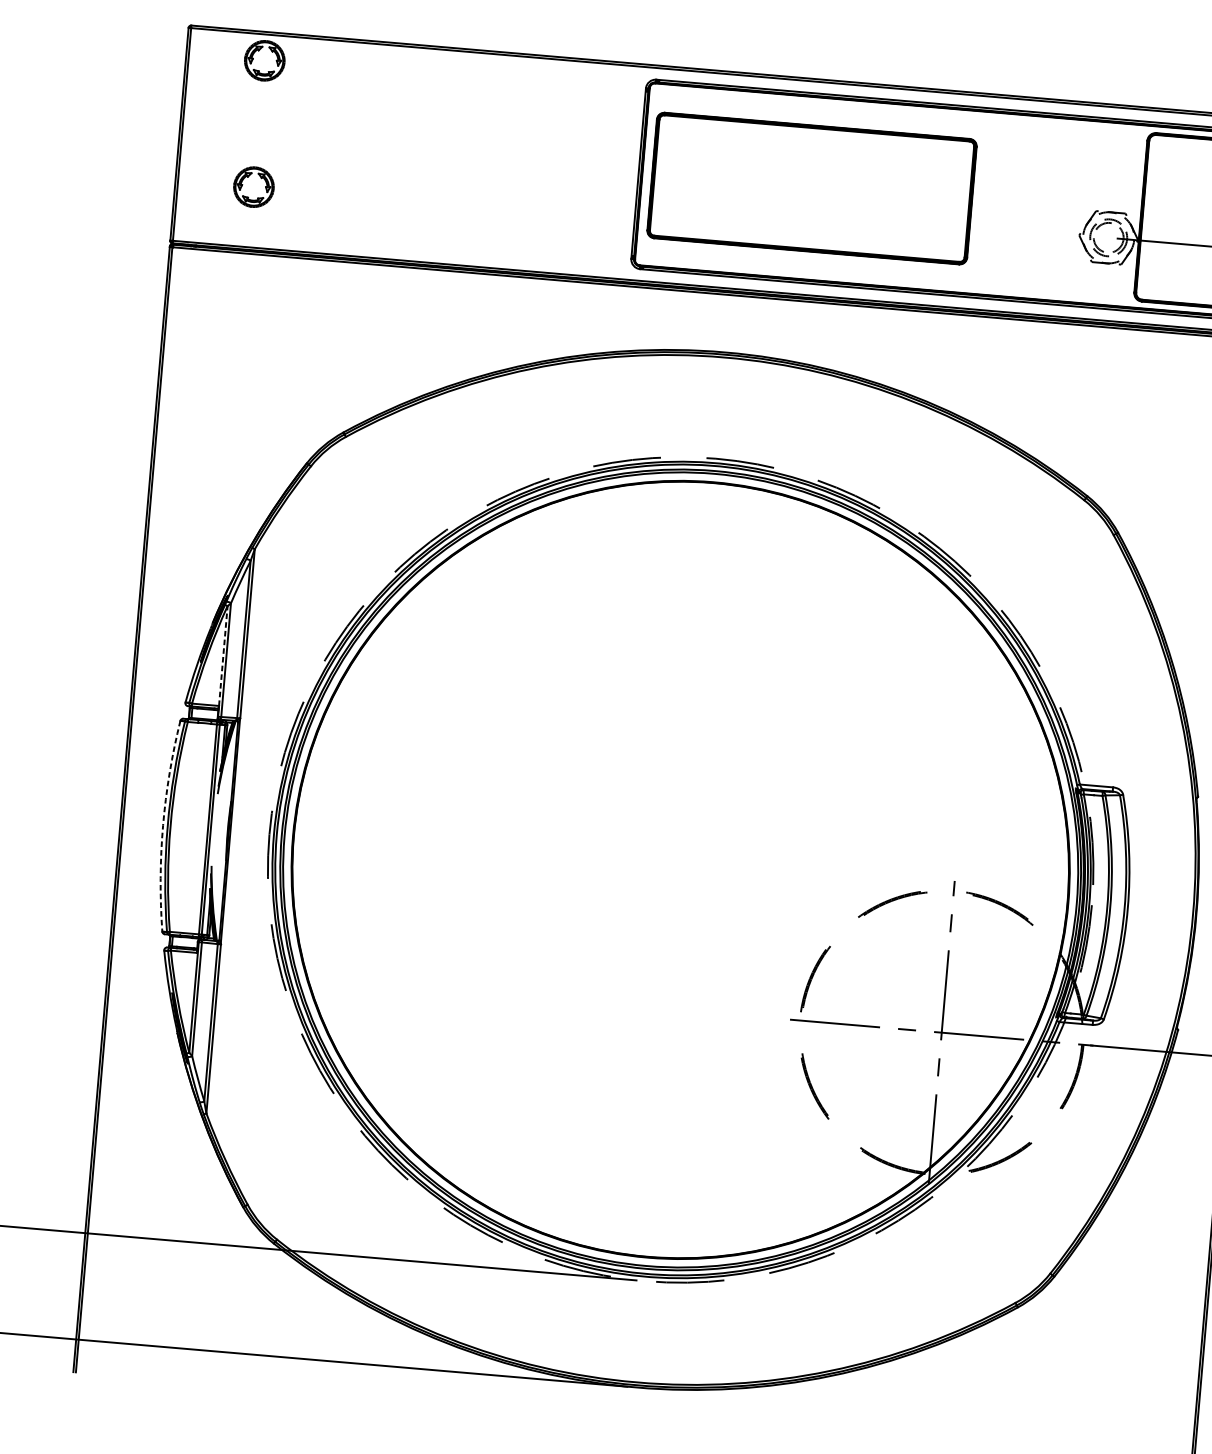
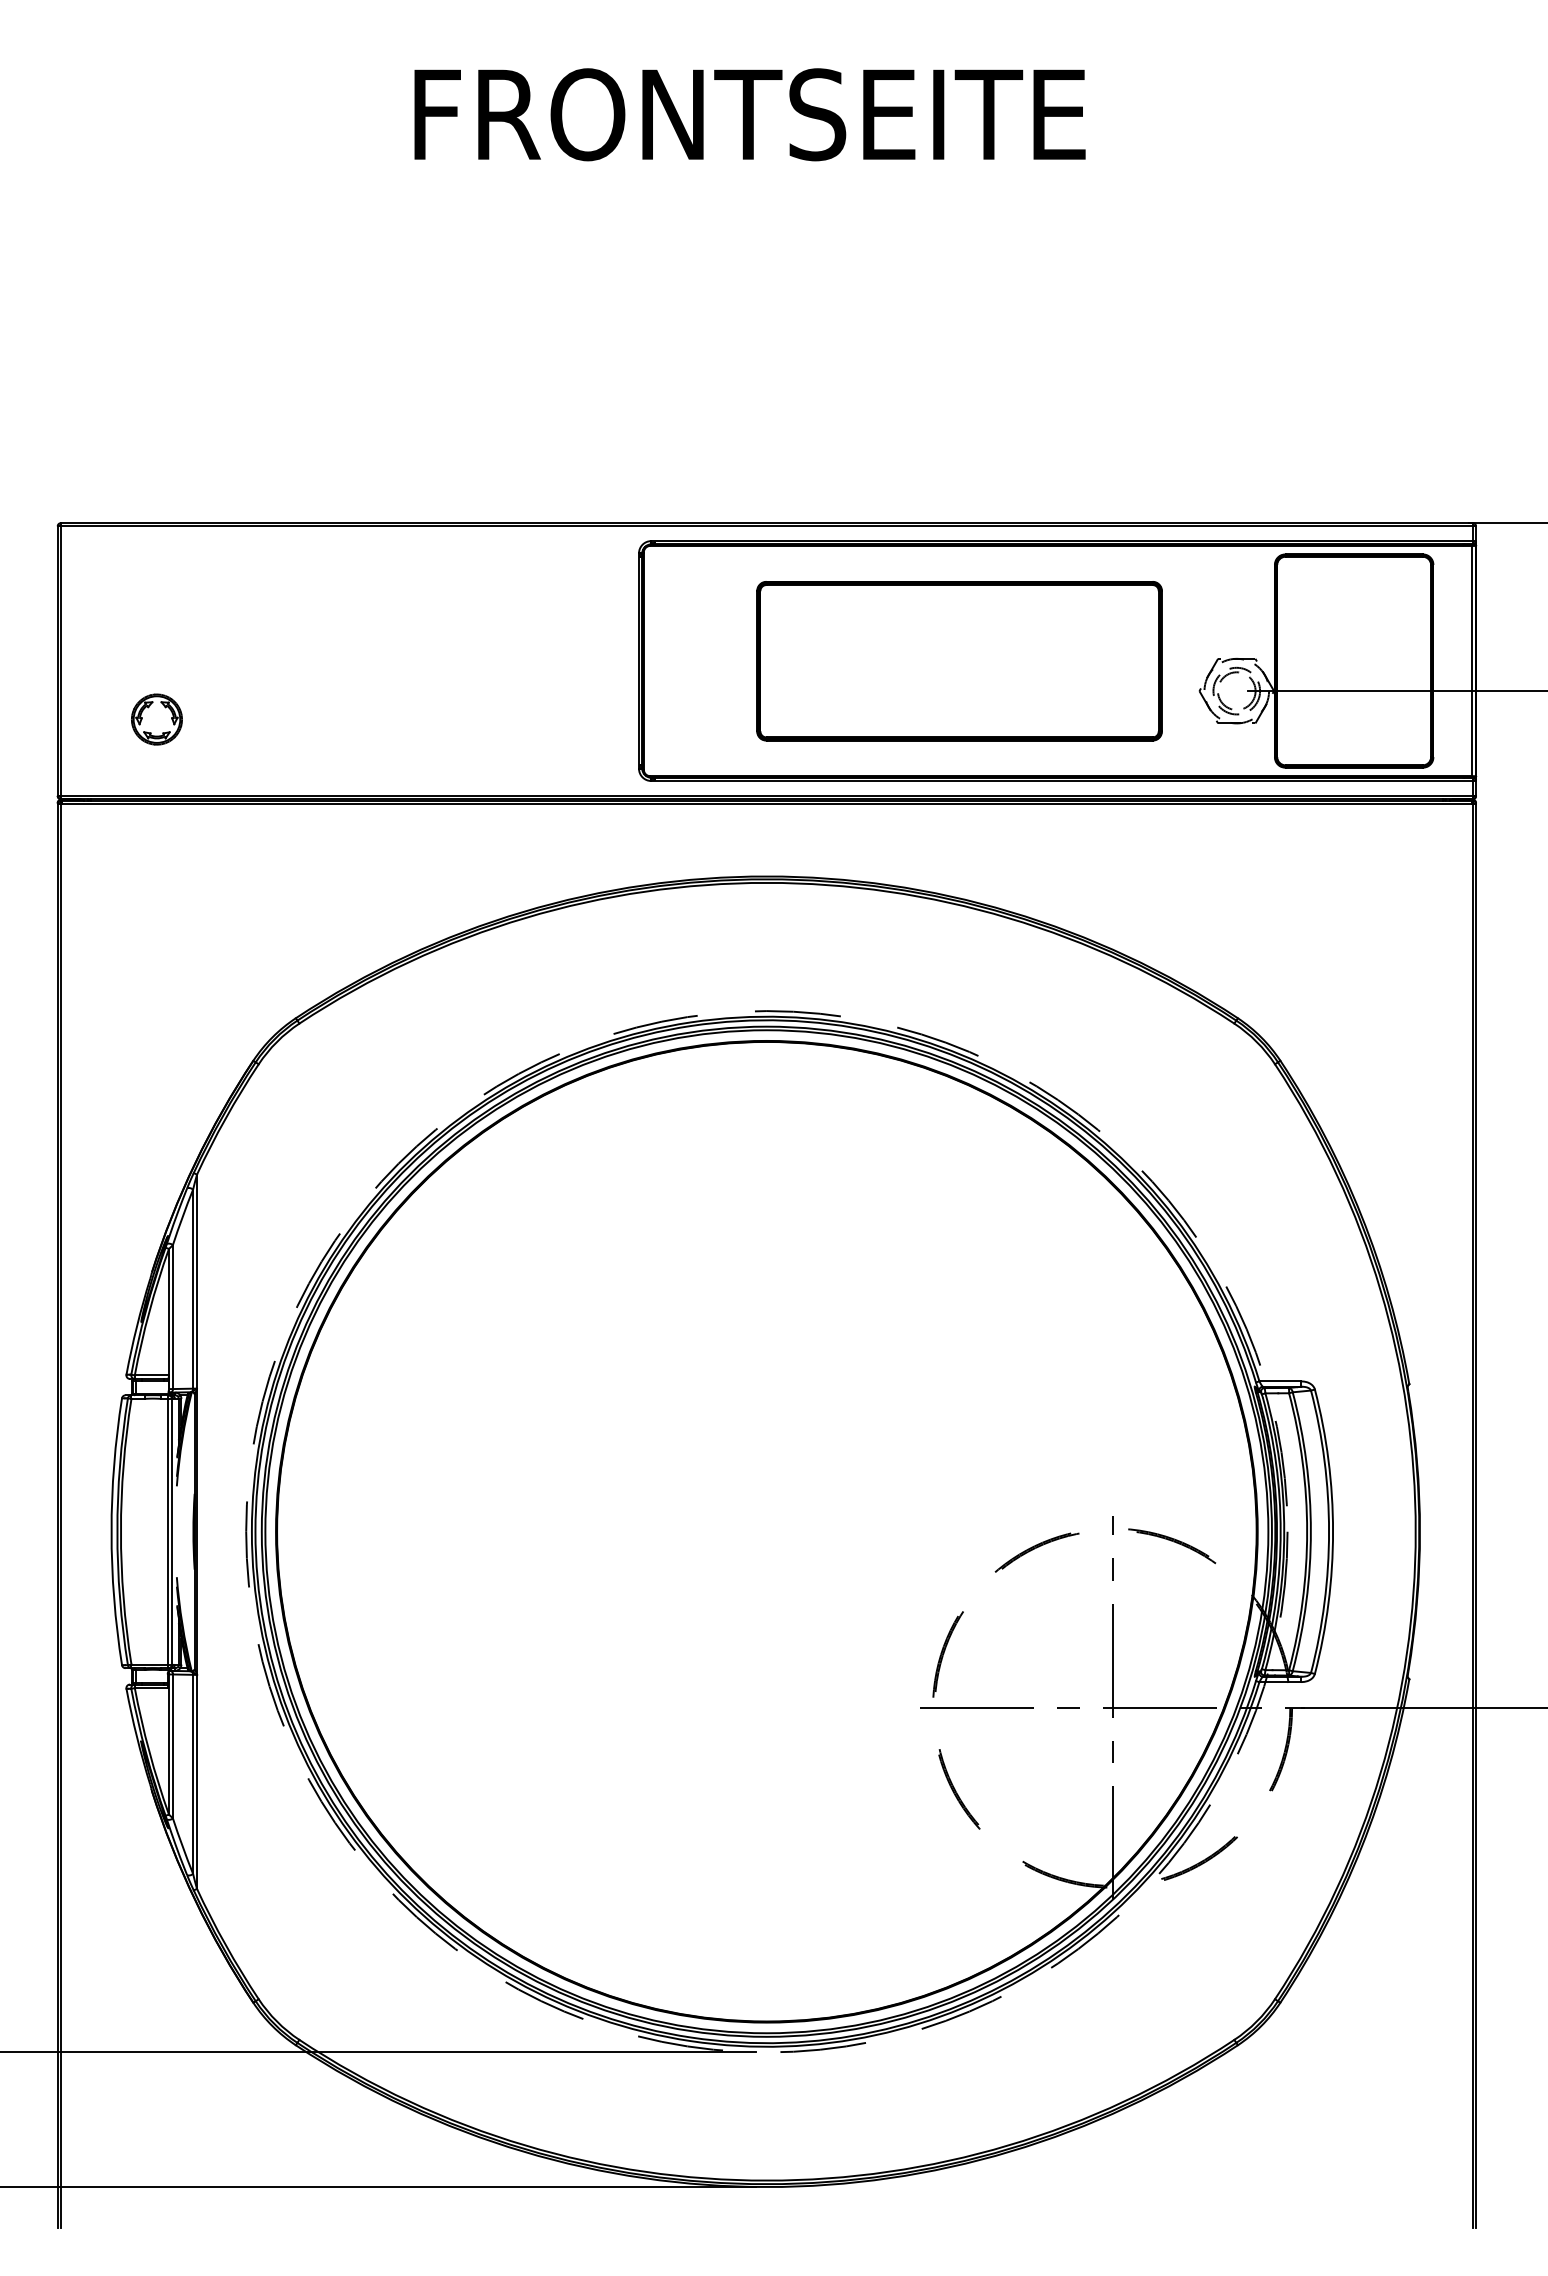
part: (264, 60) -> (156, 559), removed
part: (811, 188) -> (959, 661), moved
line: (222, 655) -> (168, 1311), dashed -> solid
arc: (163, 825) -> (111, 1531), dashed -> solid

